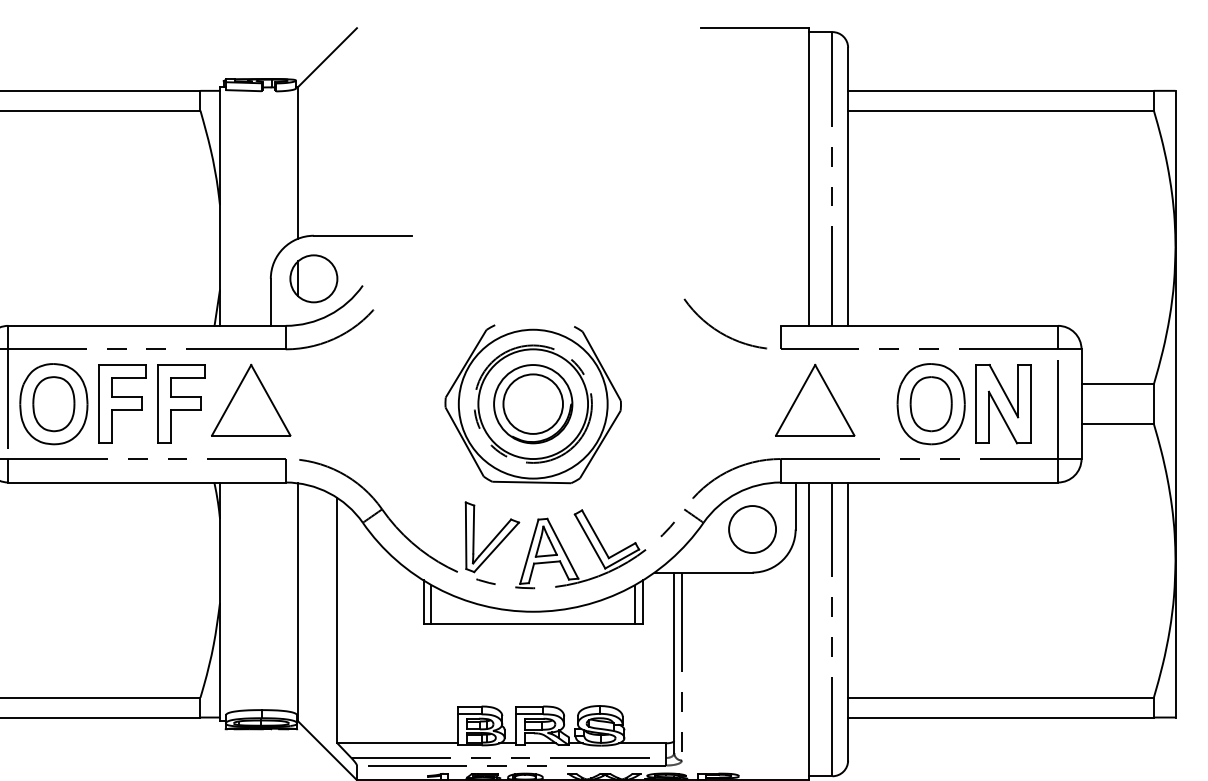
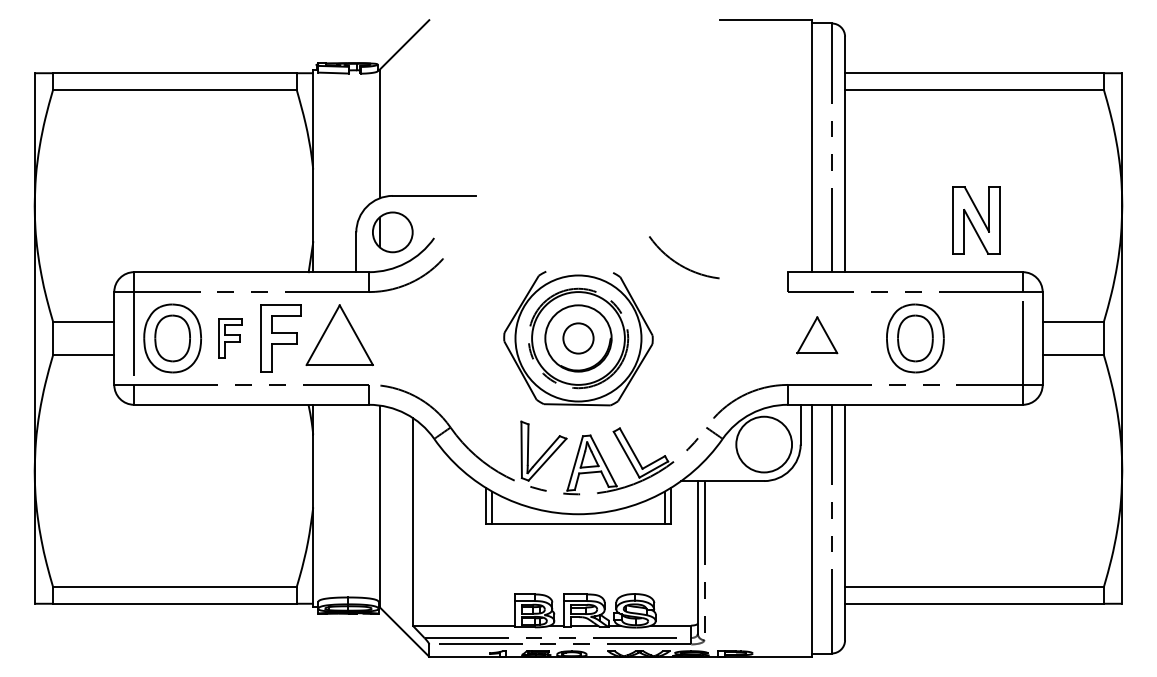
arc: (722, 332) -> (681, 264), moved
part: (815, 400) -> (817, 335), size x0.6
part: (122, 404) -> (230, 338), size x0.6
circle: (533, 404) -> (578, 338), size x0.6
part: (1003, 404) -> (976, 220), moved
circle: (752, 529) -> (764, 444), size x1.4

